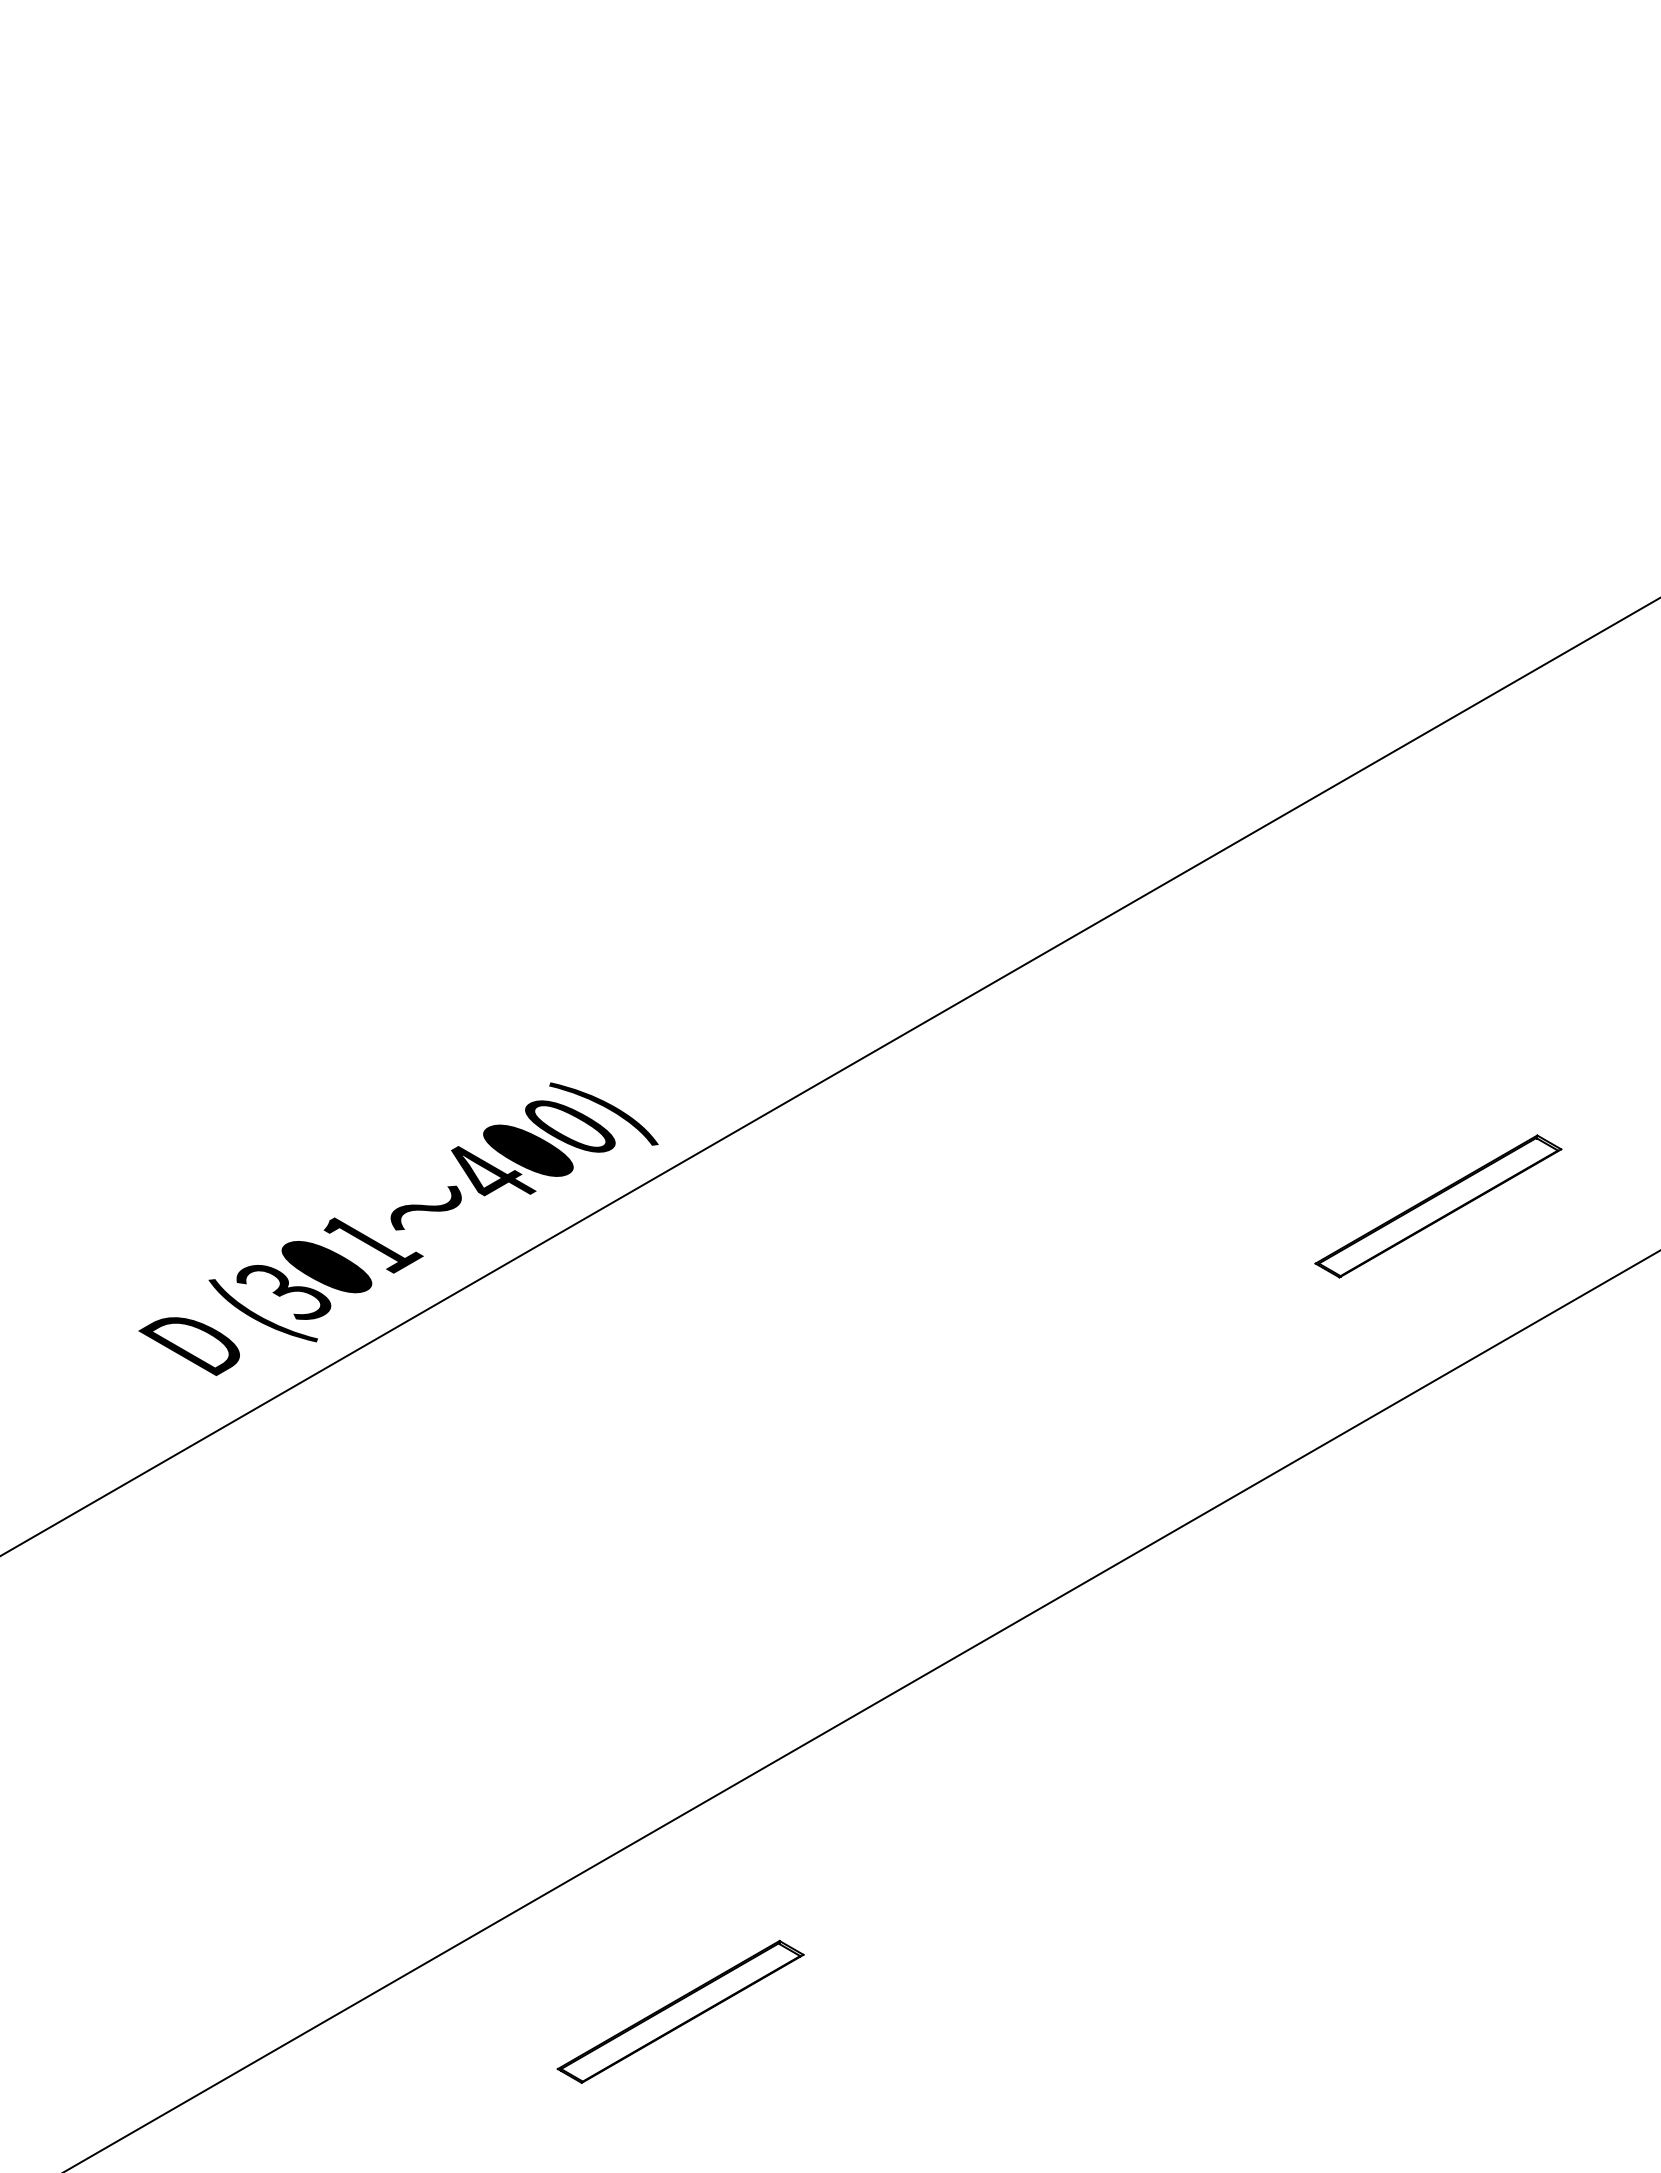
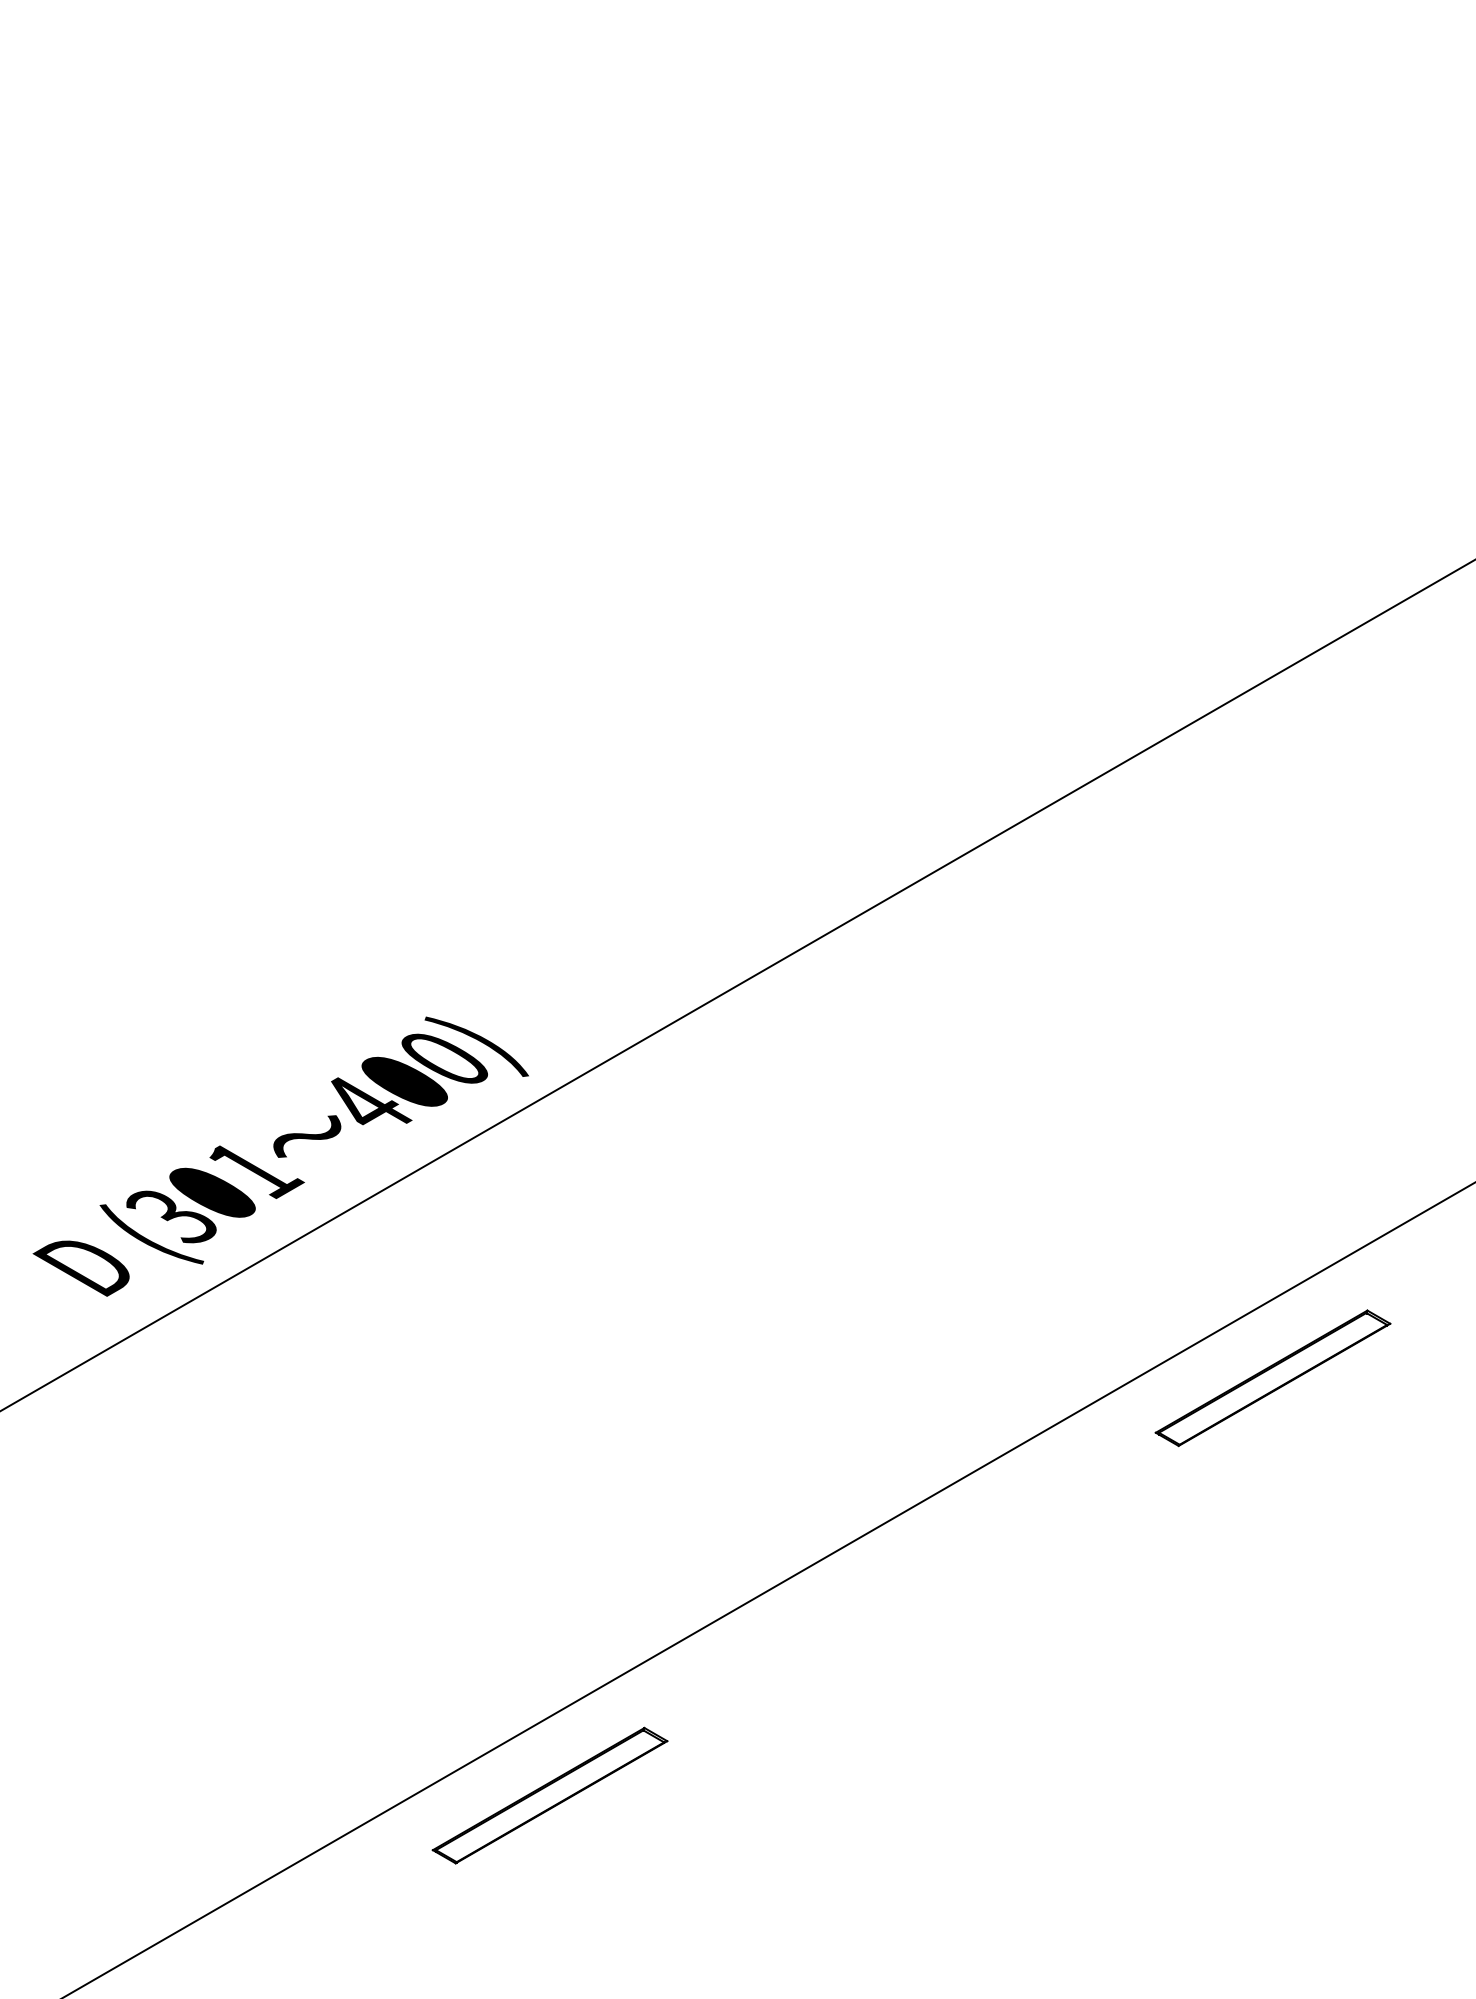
part: (1438, 1206) -> (1273, 1378), moved
part: (680, 2011) -> (549, 1795), moved

